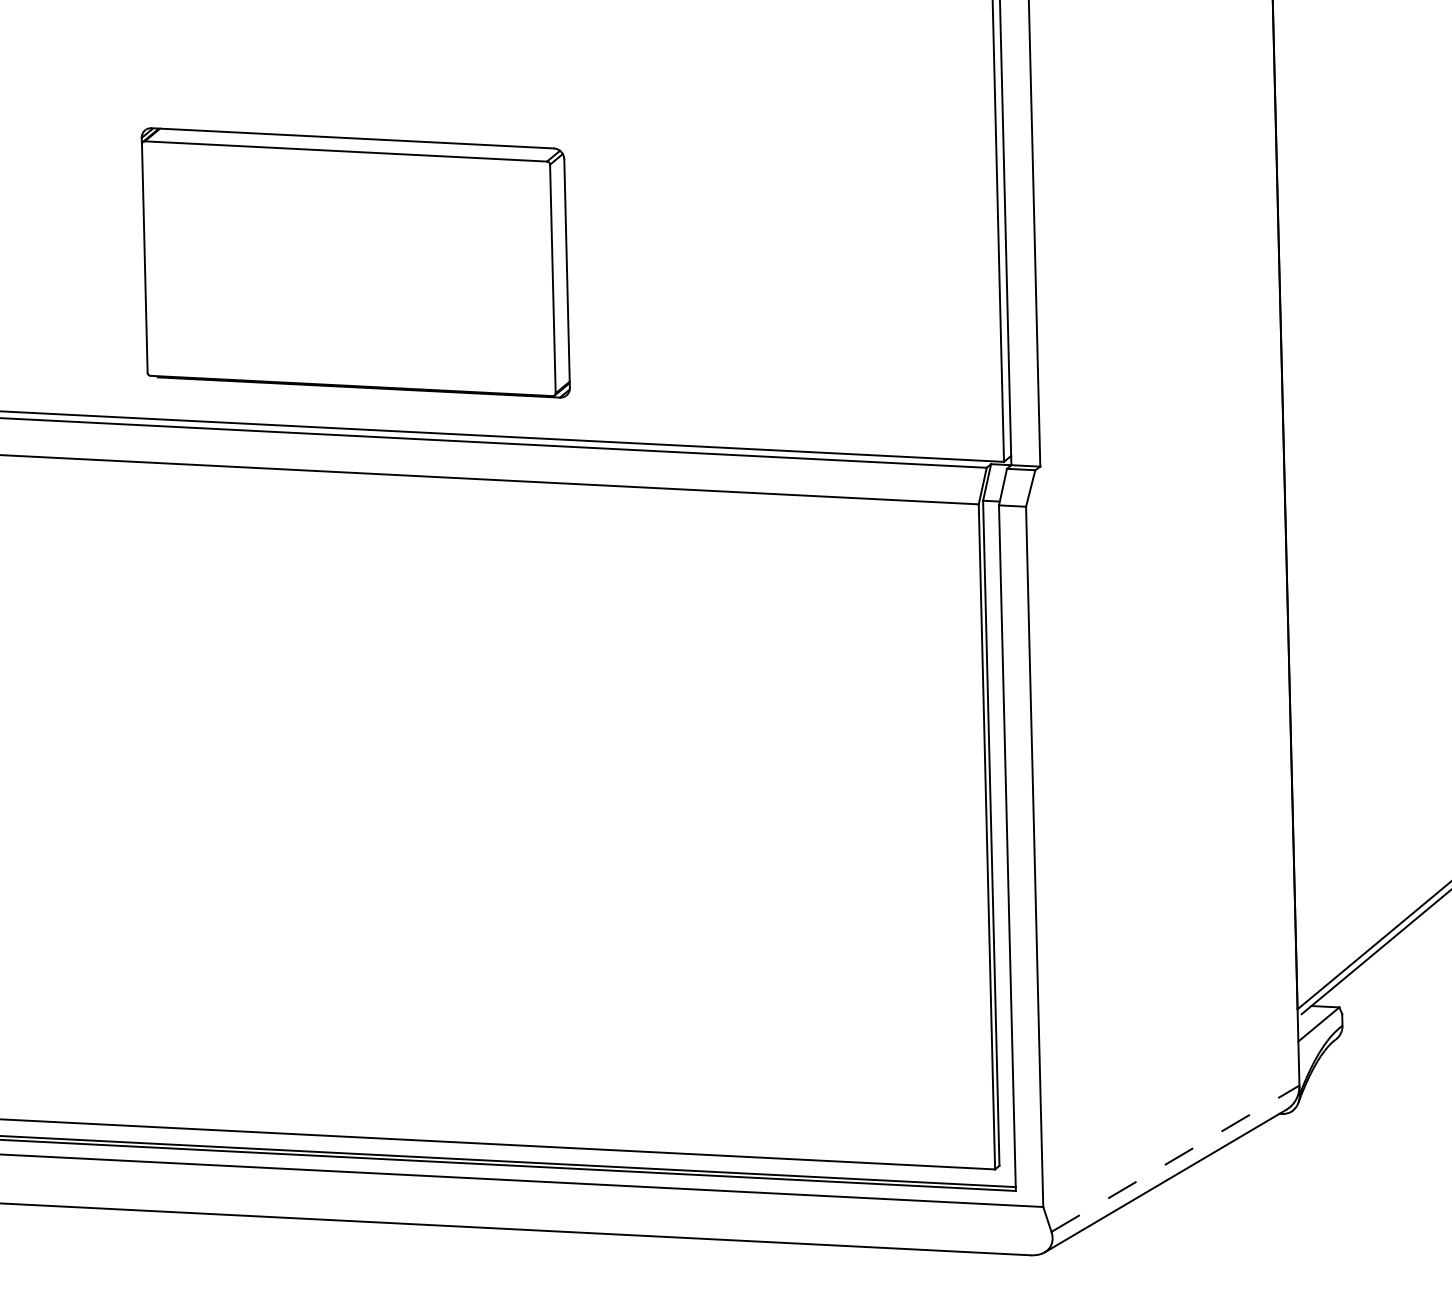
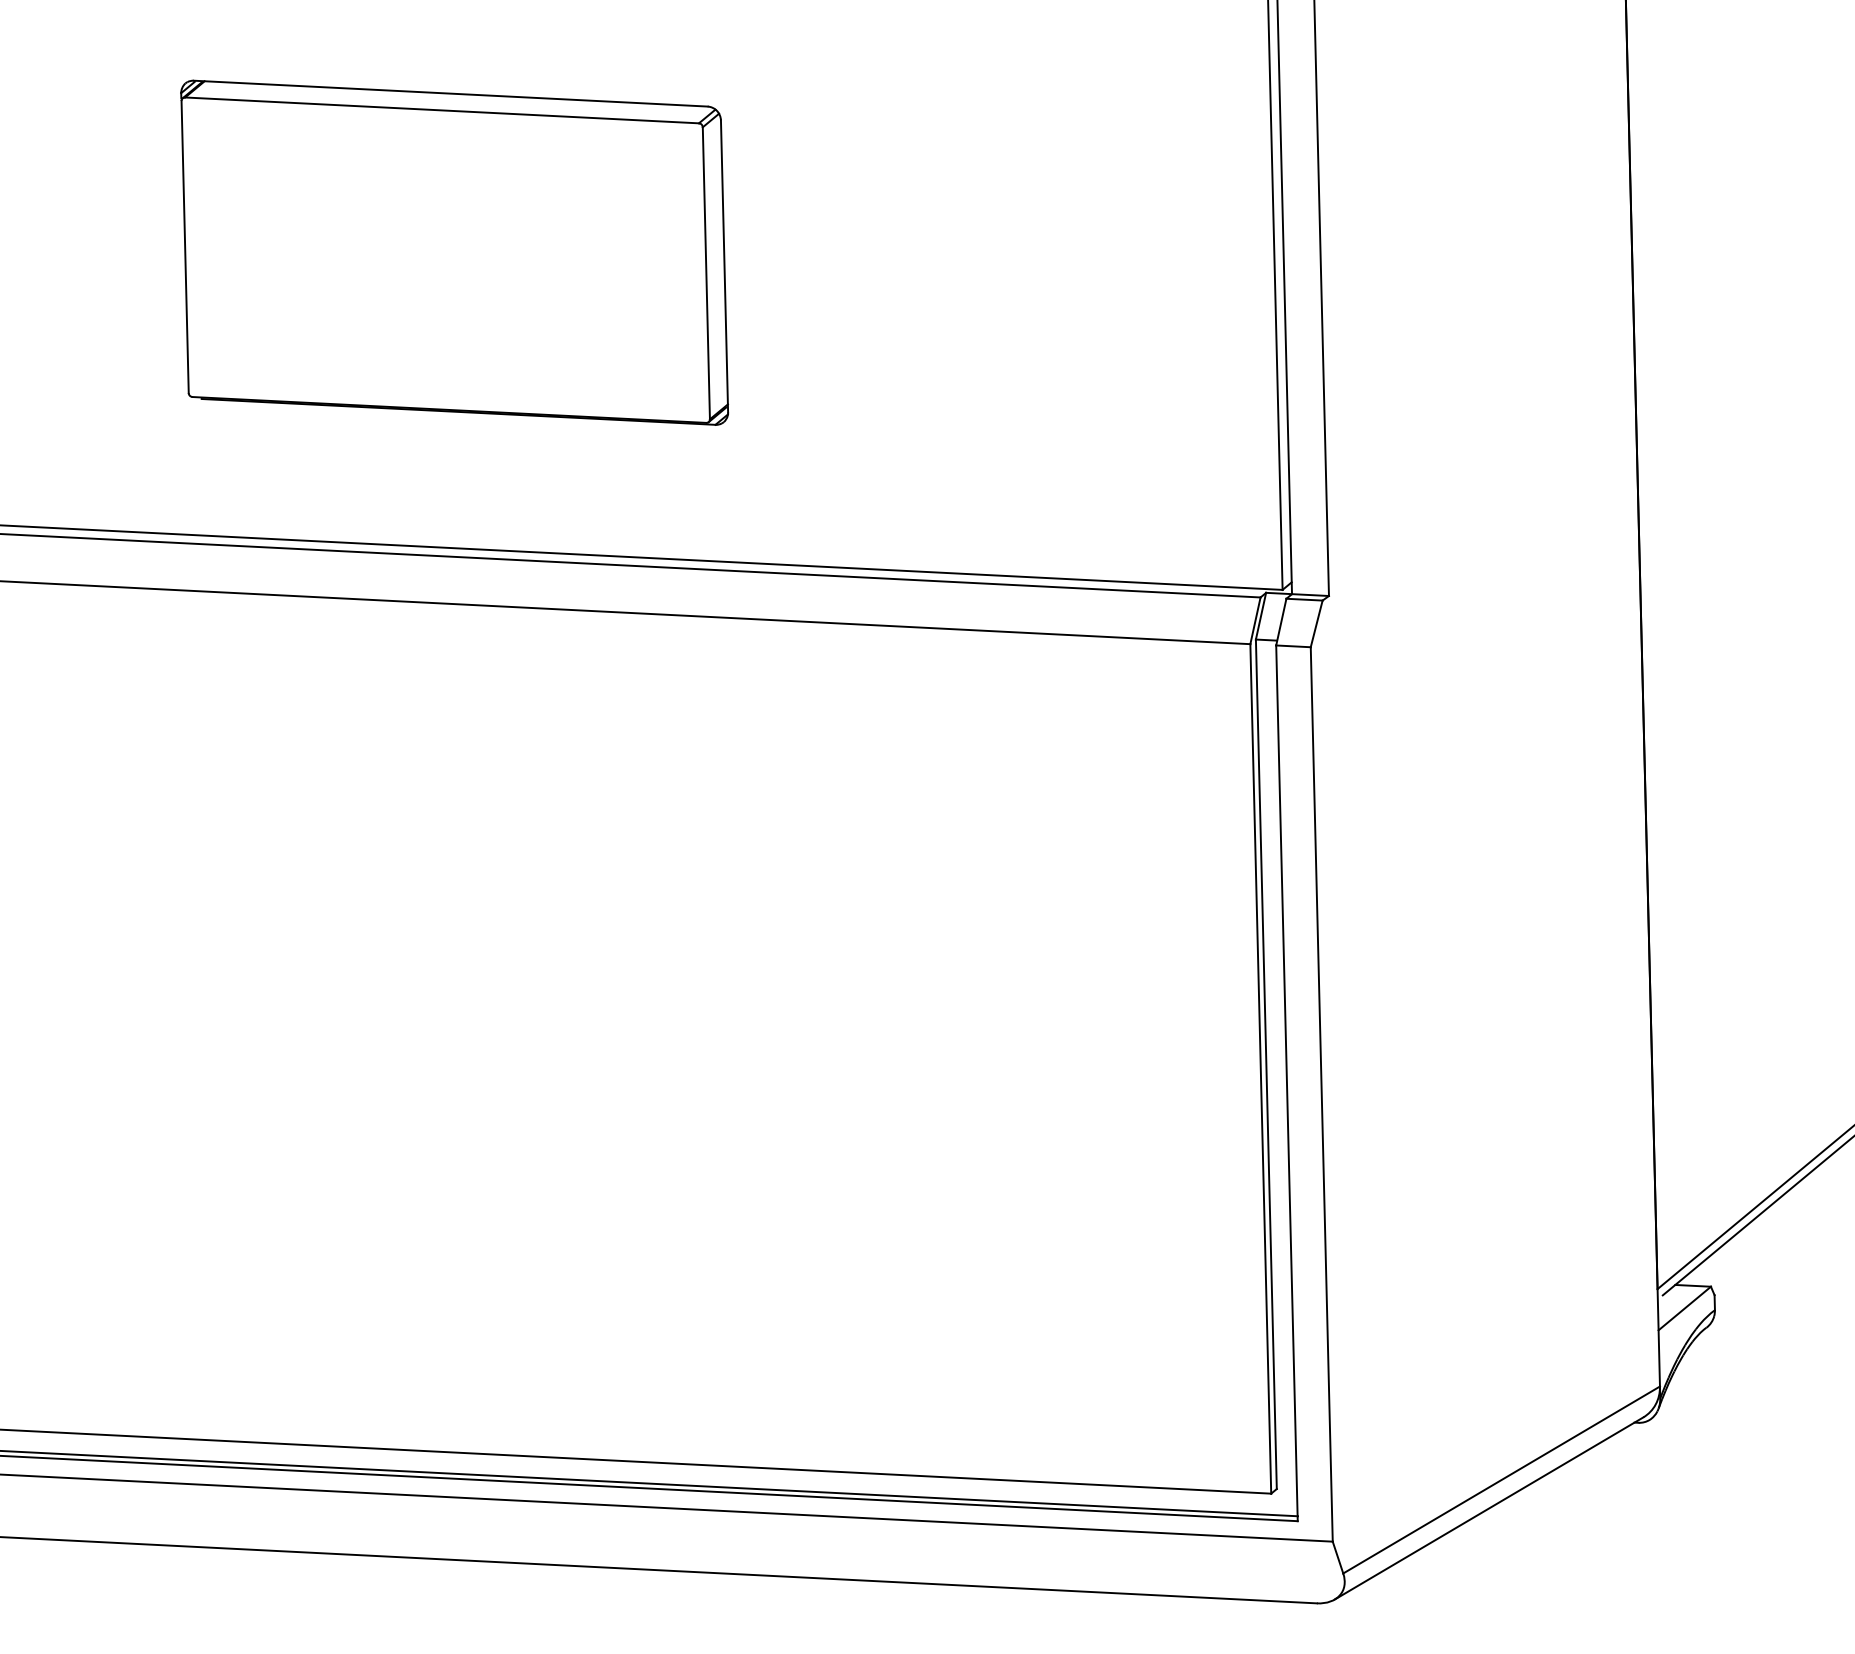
part: (355, 262) -> (454, 252), moved
line: (1175, 1159) -> (1501, 1480), dashed -> solid

